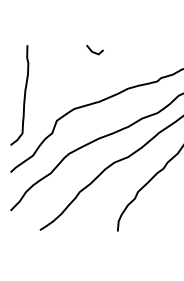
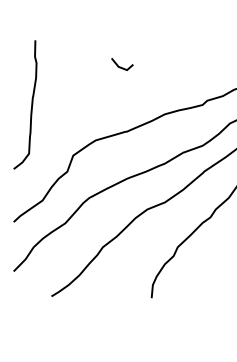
curve: (23, 97) -> (30, 107), moved

